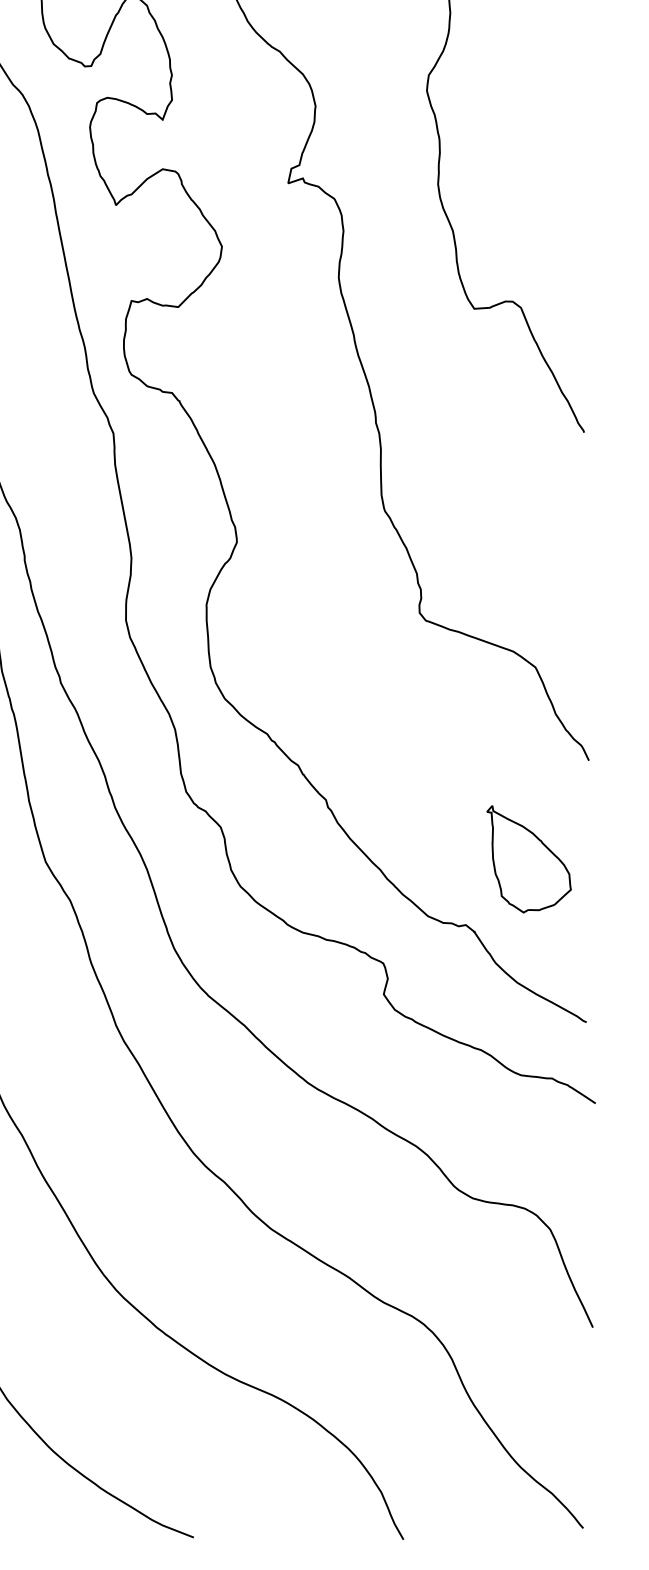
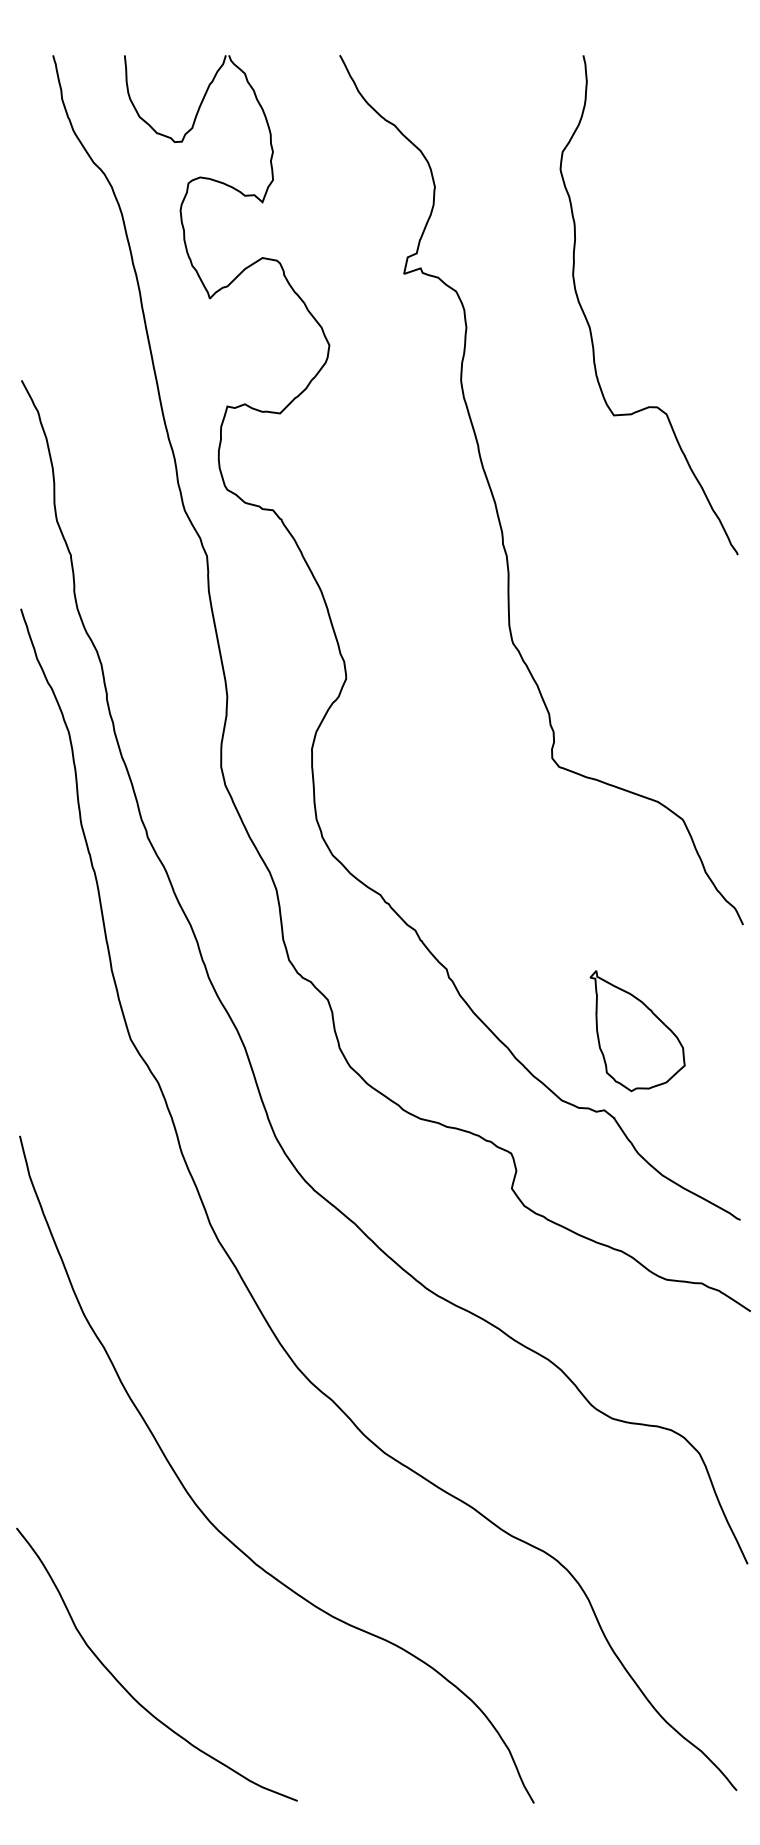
part: (528, 859) -> (637, 1031), moved

